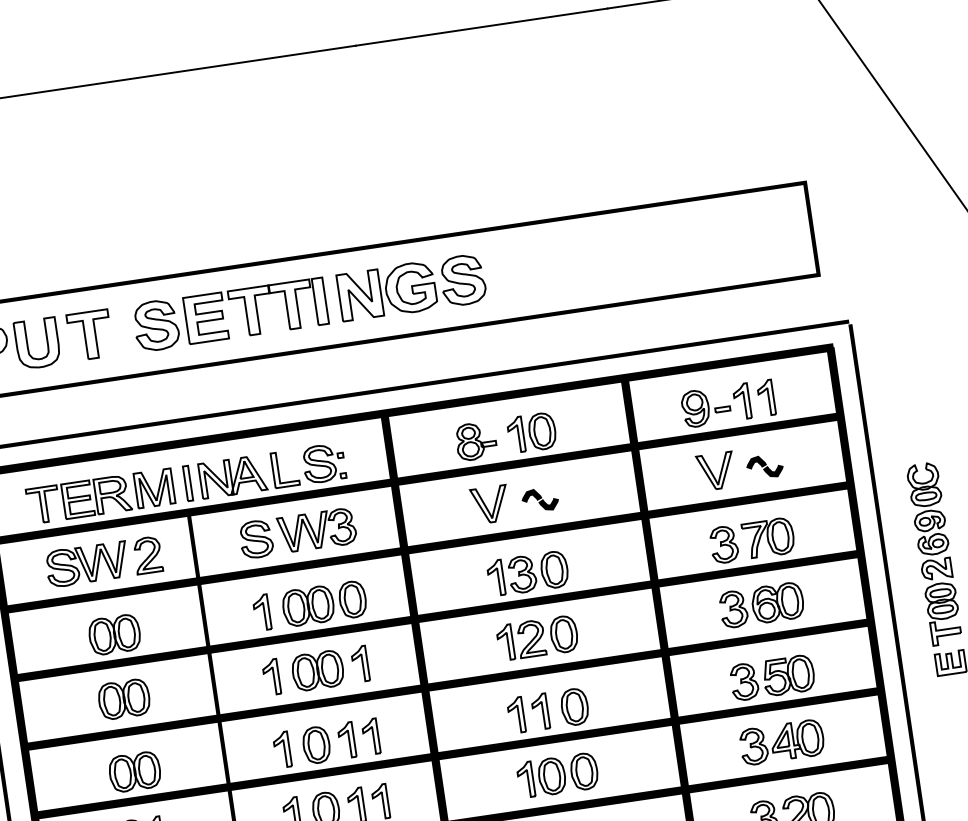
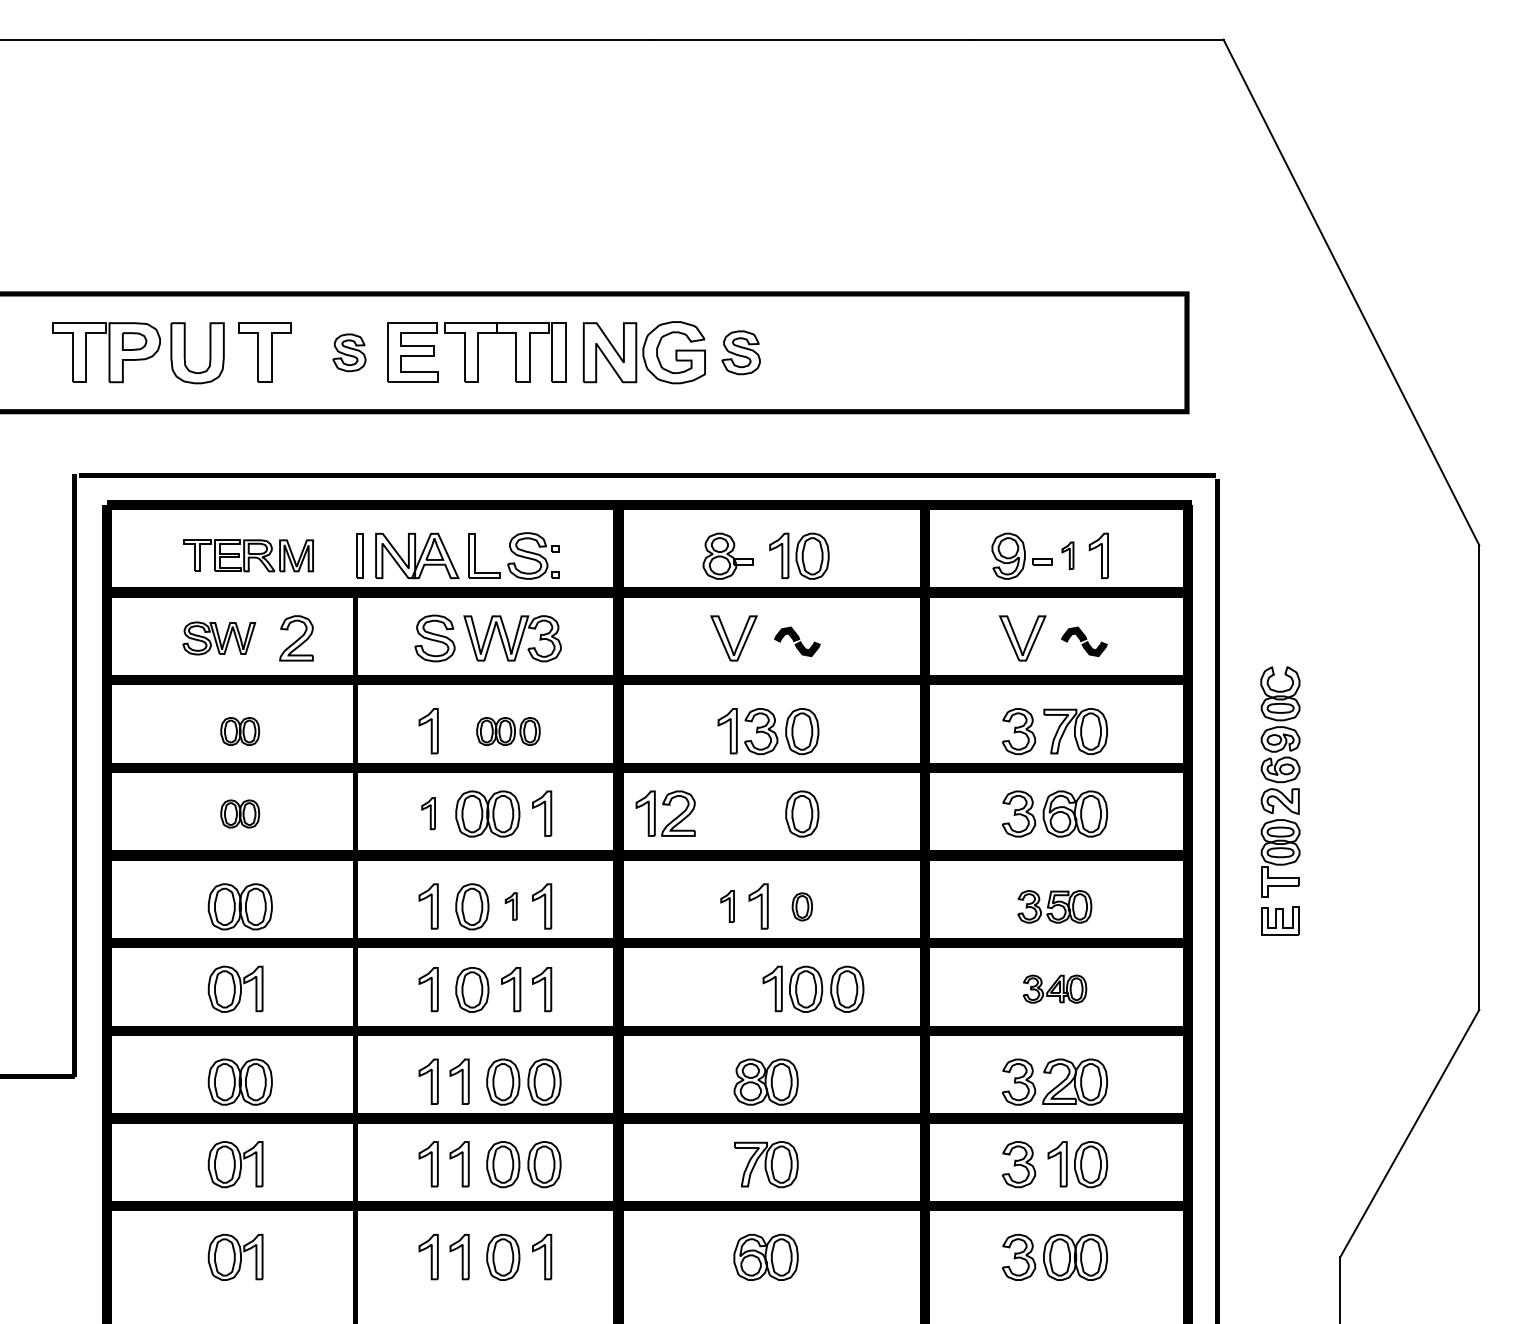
part: (462, 280) -> (740, 352), size x0.7
part: (156, 325) -> (349, 352), size x0.6
part: (741, 401) -> (1067, 555), size x0.6
part: (100, 496) -> (248, 555), size x0.7
part: (87, 564) -> (219, 638), size x0.7
part: (324, 603) -> (508, 731), size x0.6
part: (114, 634) -> (239, 731), size x0.6
part: (520, 634) -> (665, 805), moved
part: (271, 677) -> (428, 813), size x0.7
part: (772, 677) -> (1054, 906), size x0.7
part: (123, 698) -> (239, 813), size x0.6
part: (574, 706) -> (802, 906), size x0.6
part: (516, 715) -> (727, 906), size x0.7
part: (347, 740) -> (511, 906), size x0.6
part: (781, 741) -> (1054, 988), size x0.6
part: (557, 774) -> (813, 988), moved

